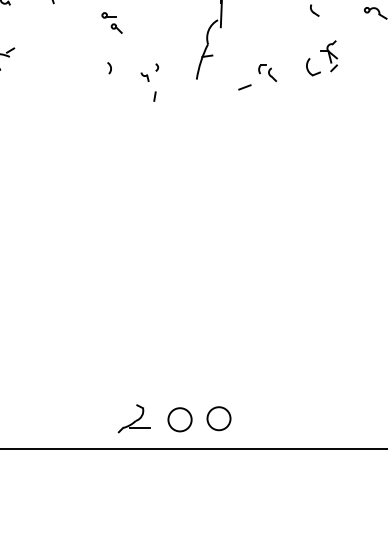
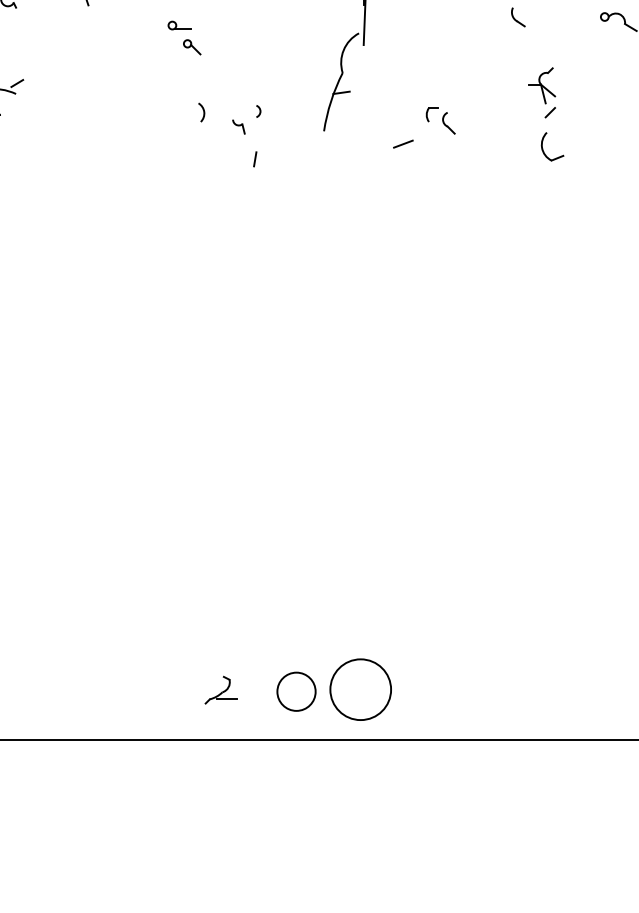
part: (313, 67) -> (552, 147), moved
arc: (110, 68) -> (203, 112), moved
part: (133, 418) -> (219, 689), size x0.6
circle: (218, 418) -> (359, 689), size x1.6

